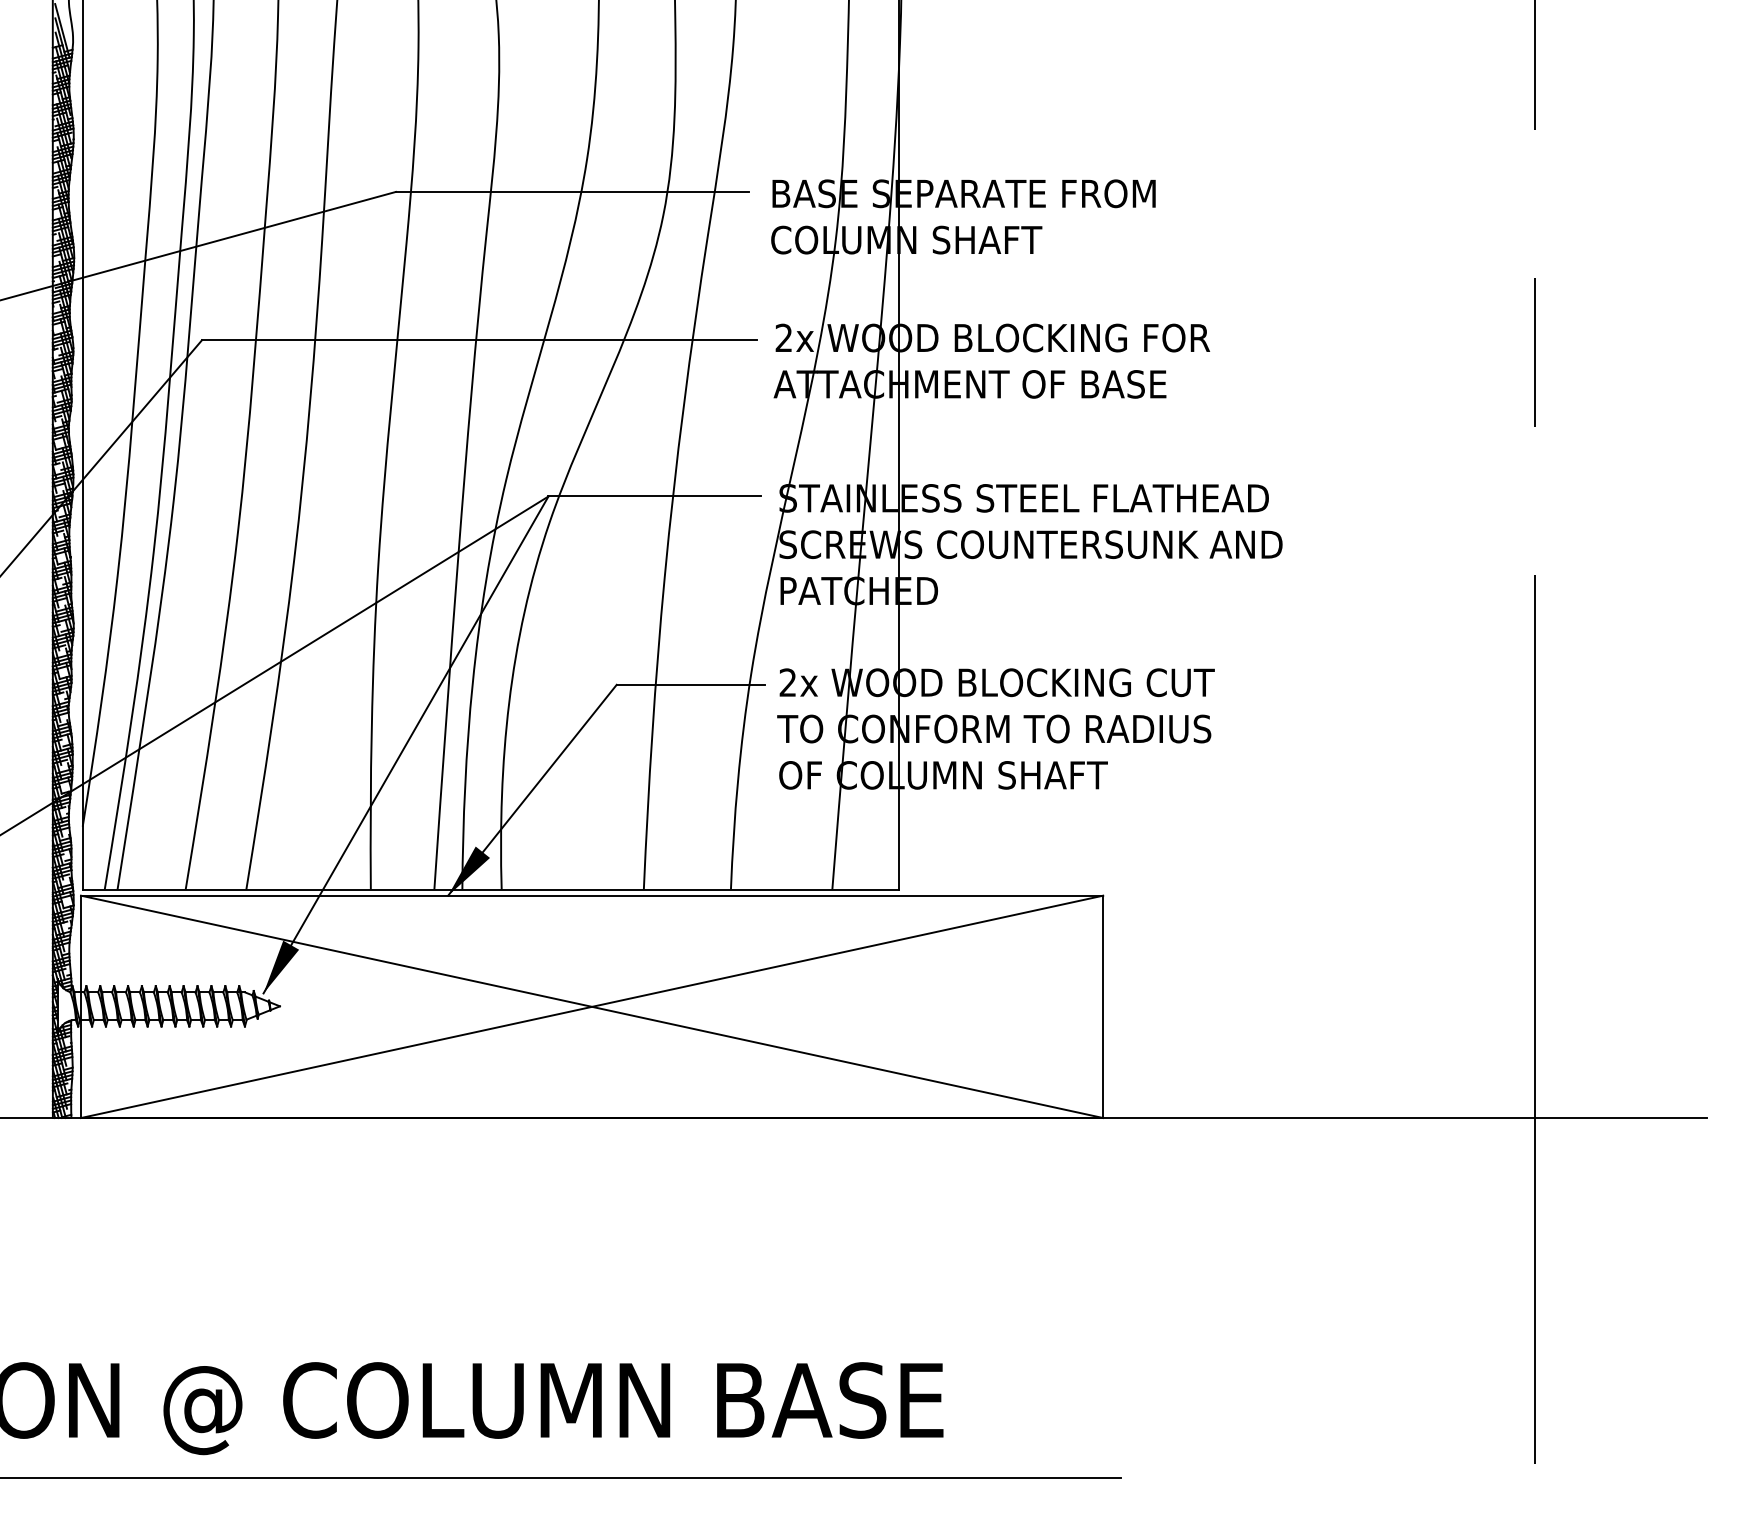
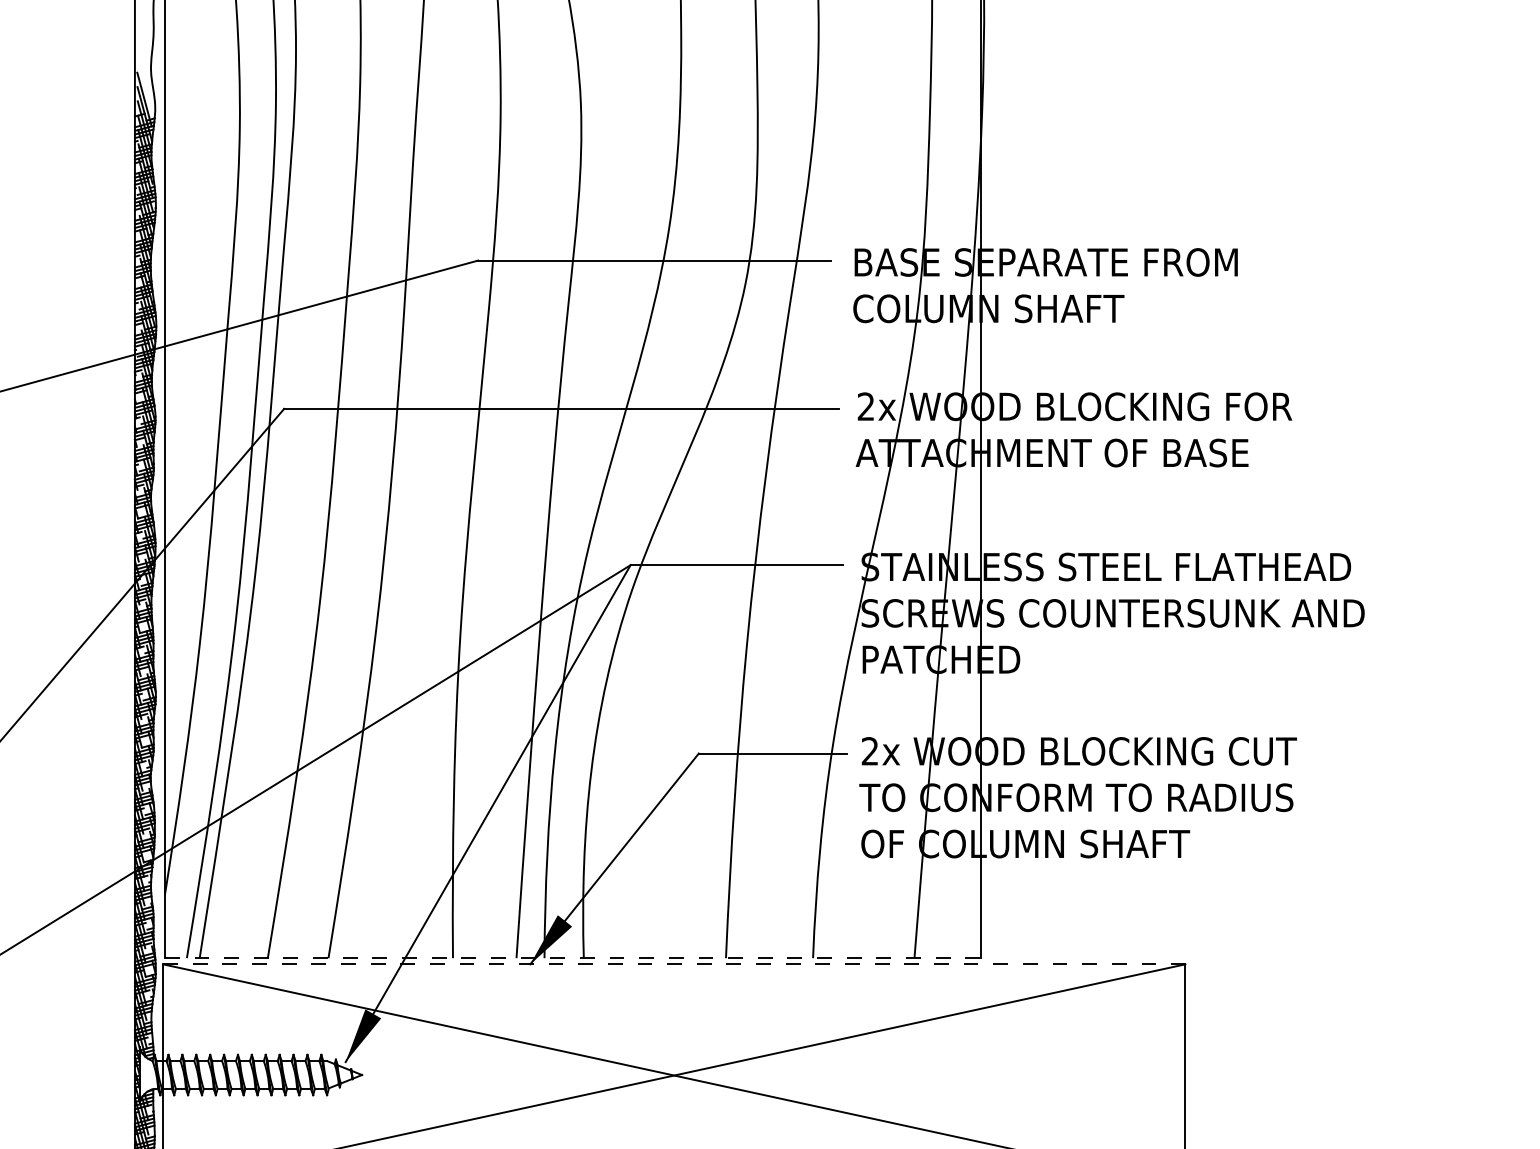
line: (491, 889) -> (573, 958), solid -> dashed
line: (592, 895) -> (674, 964), solid -> dashed

